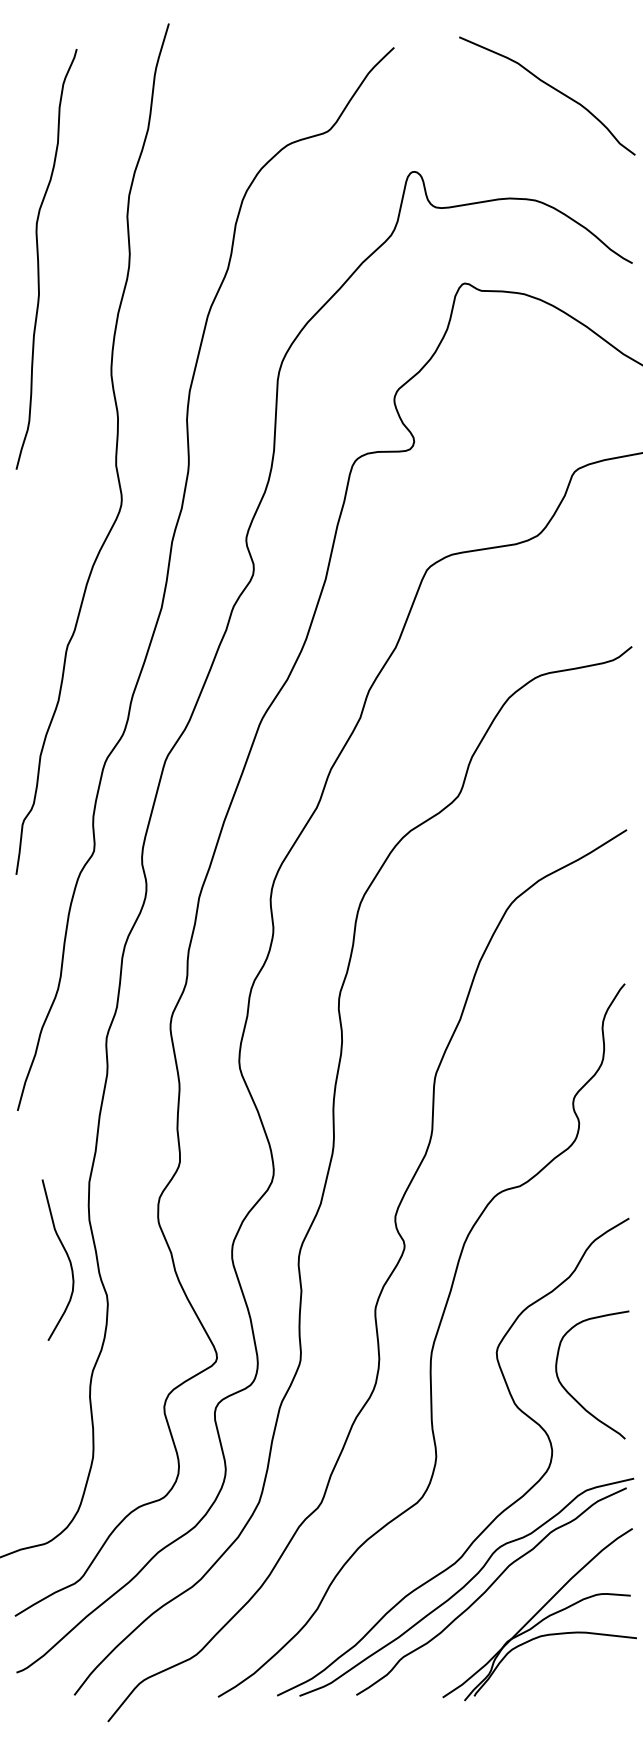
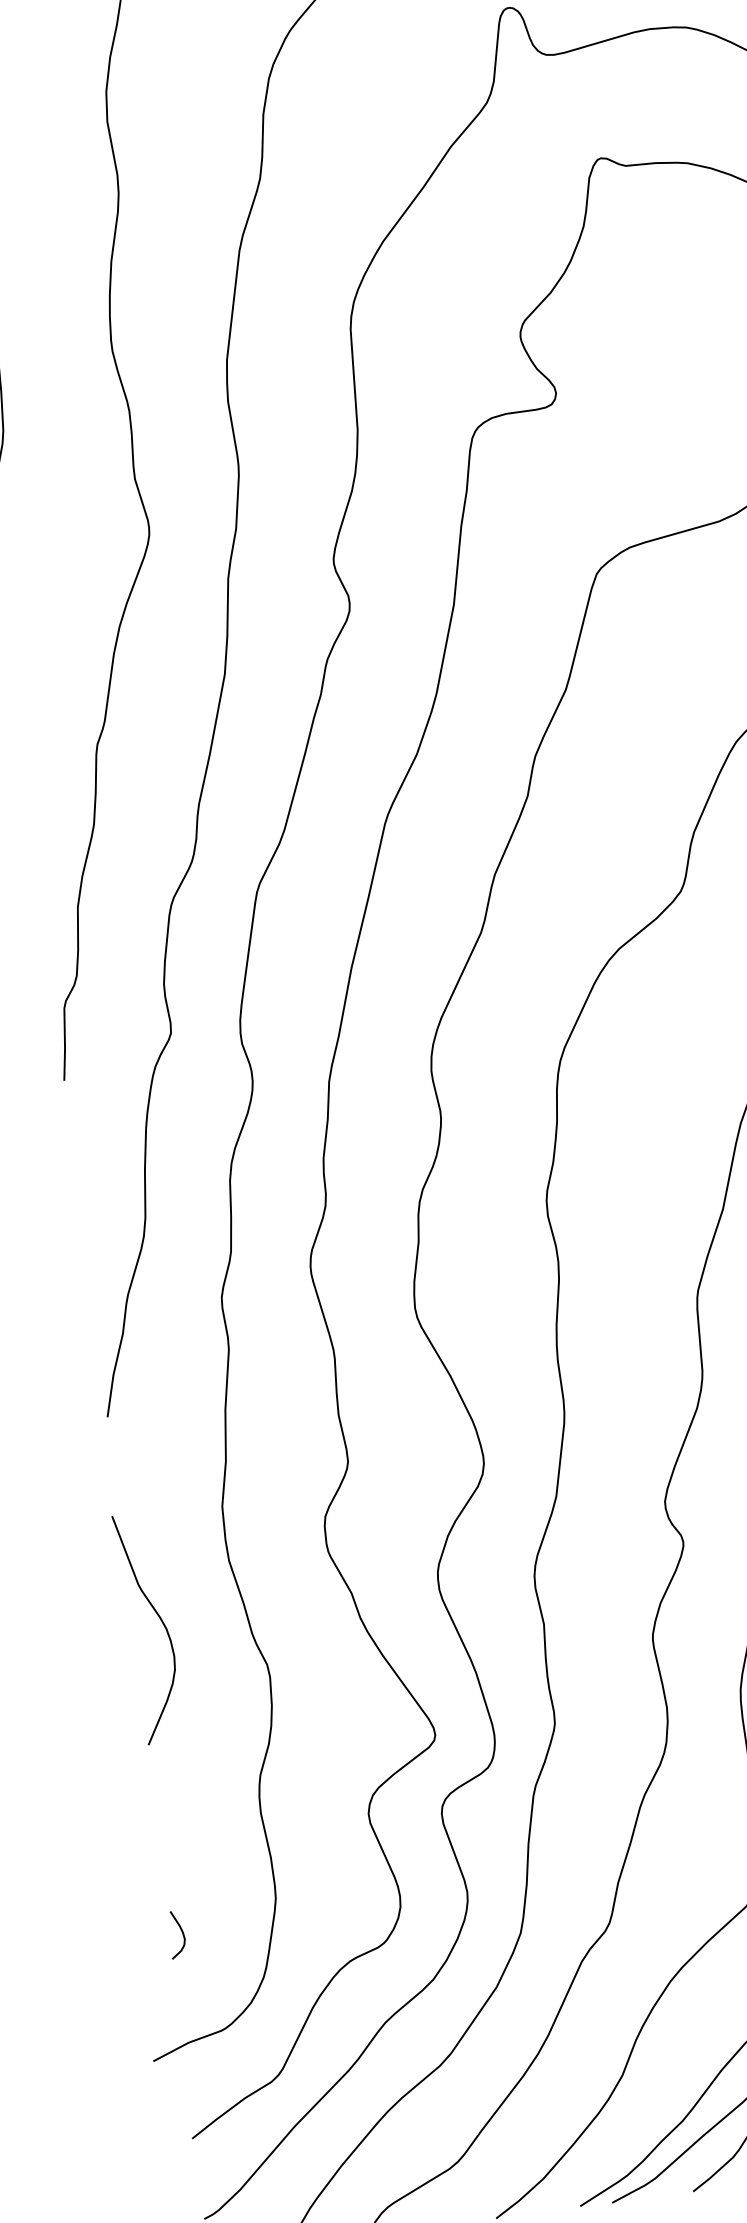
curve: (66, 1255) -> (159, 1620), moved
curve: (24, 1472) -> (180, 1932), added

